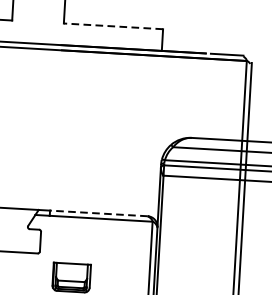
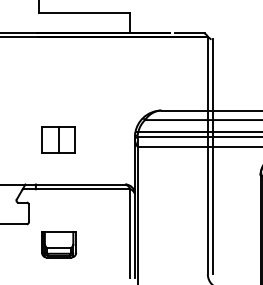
line: (113, 26) -> (84, 12), dashed -> solid
part: (77, 162) -> (58, 139), added
line: (98, 213) -> (80, 184), dashed -> solid

